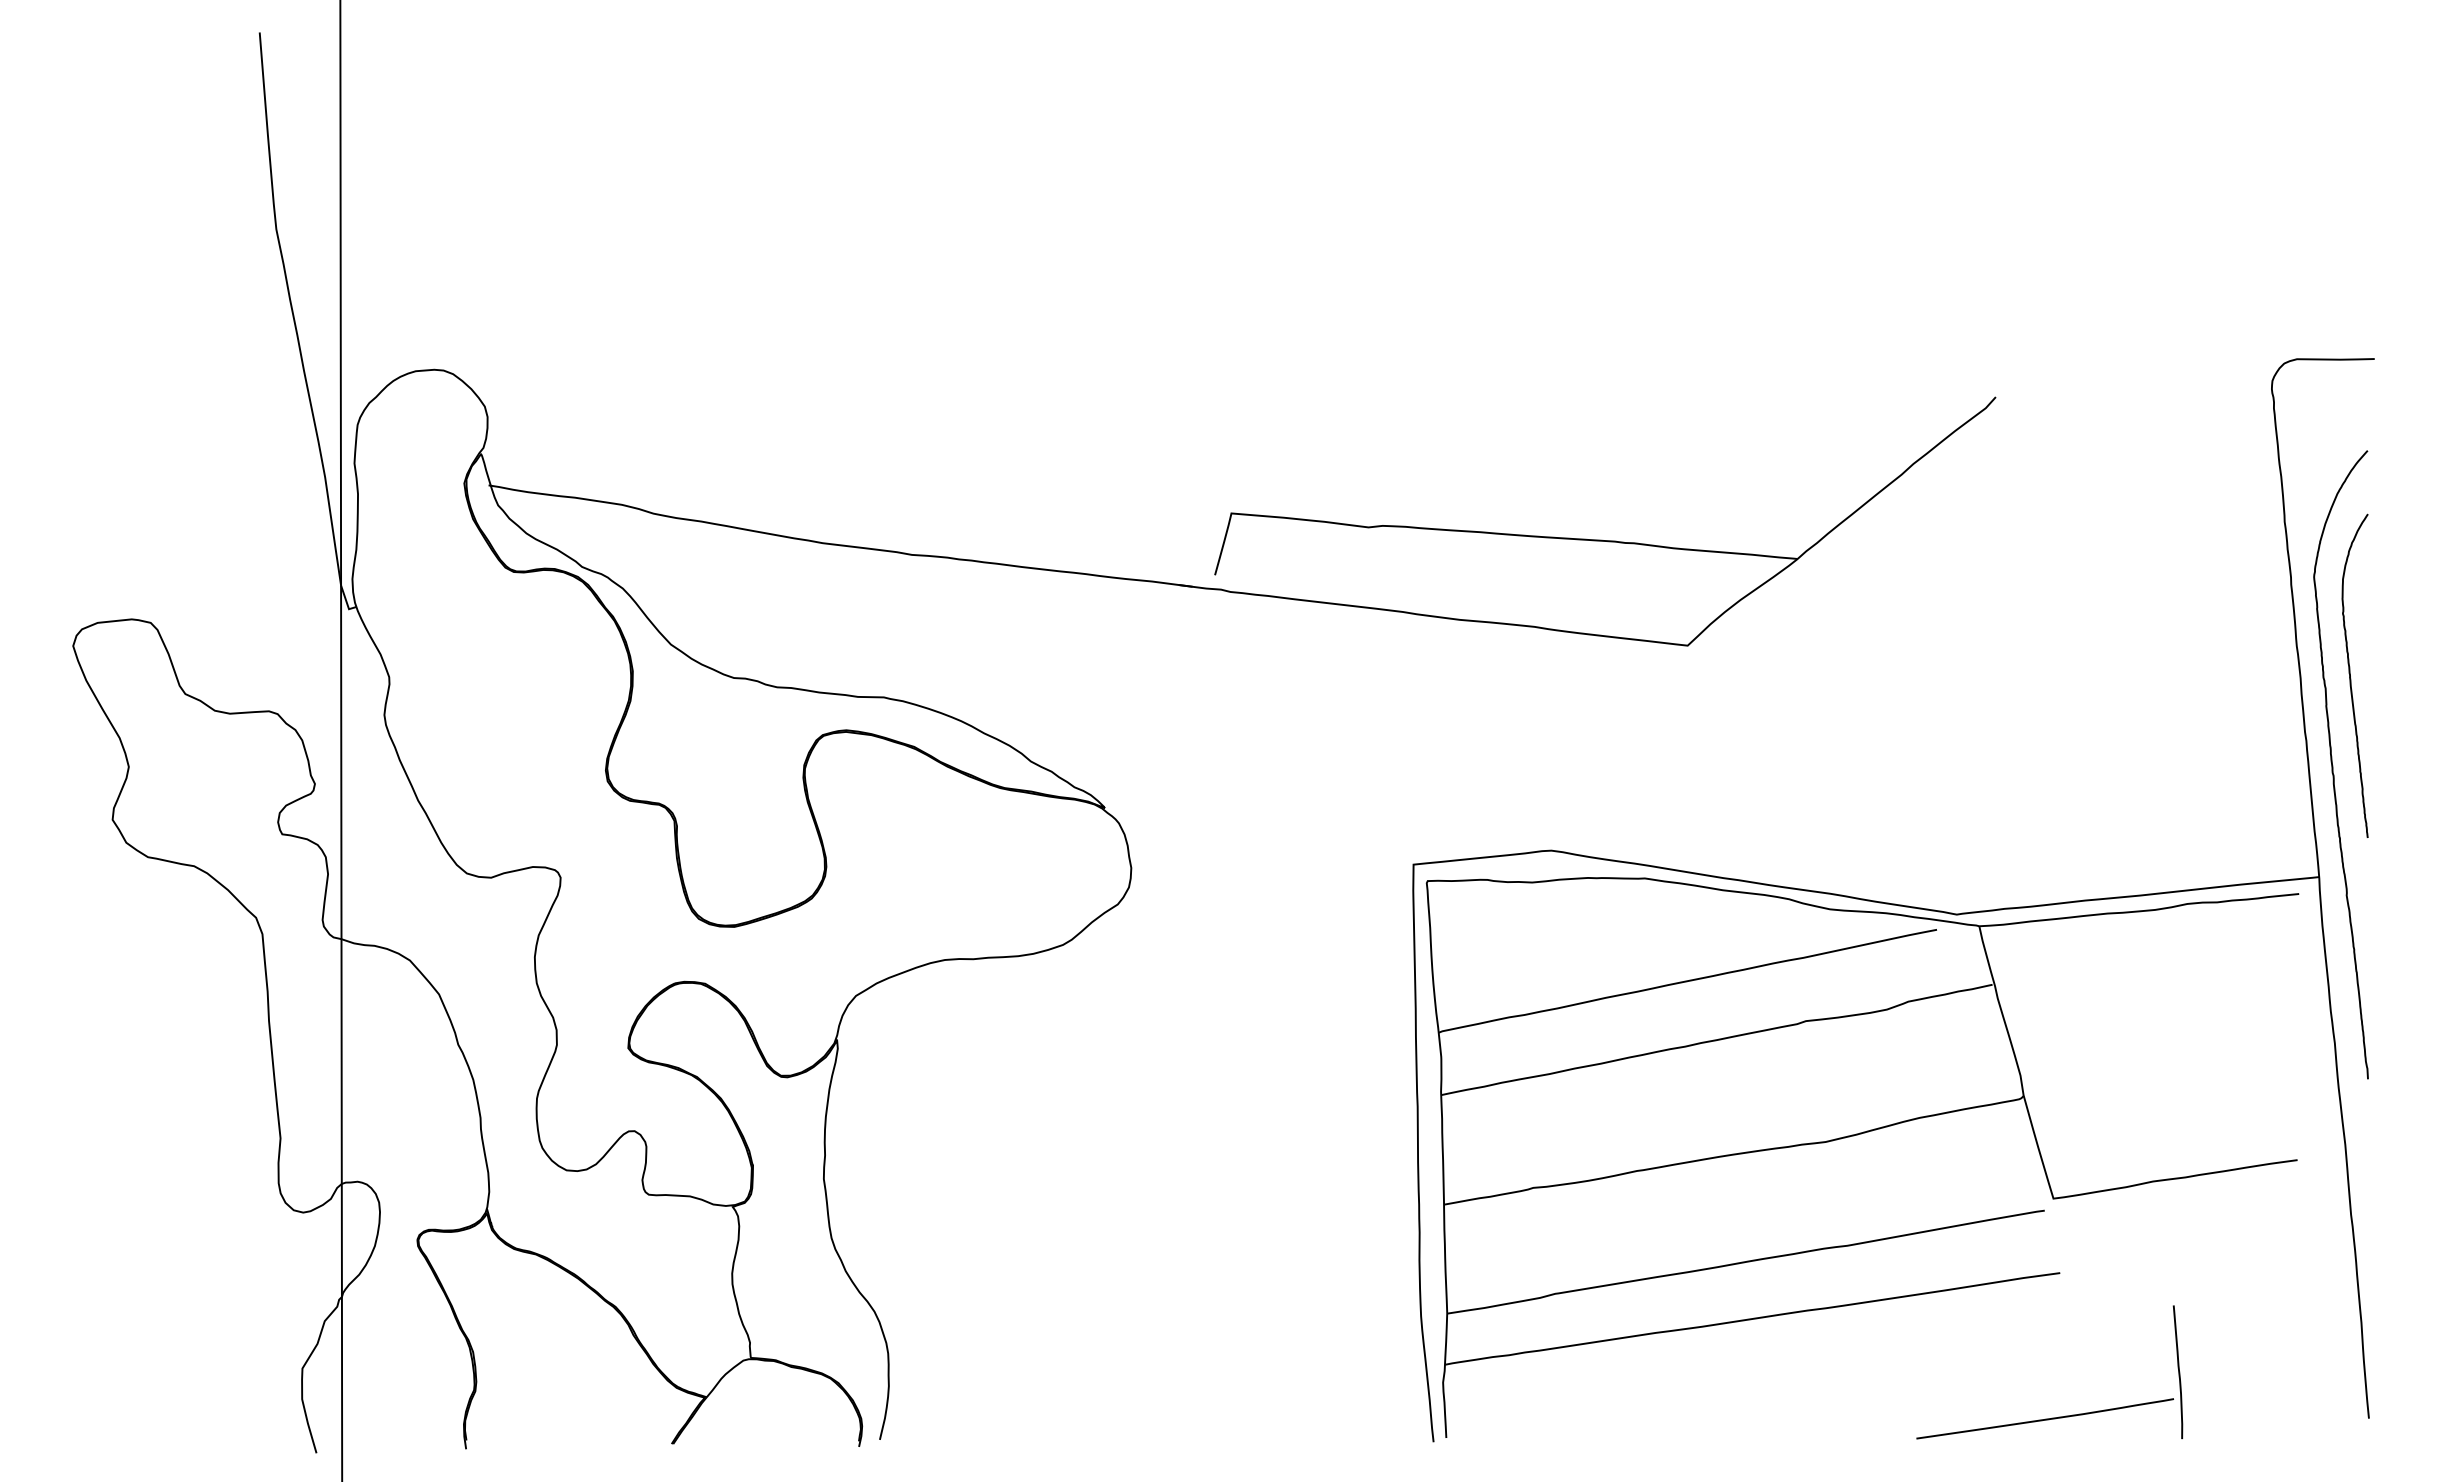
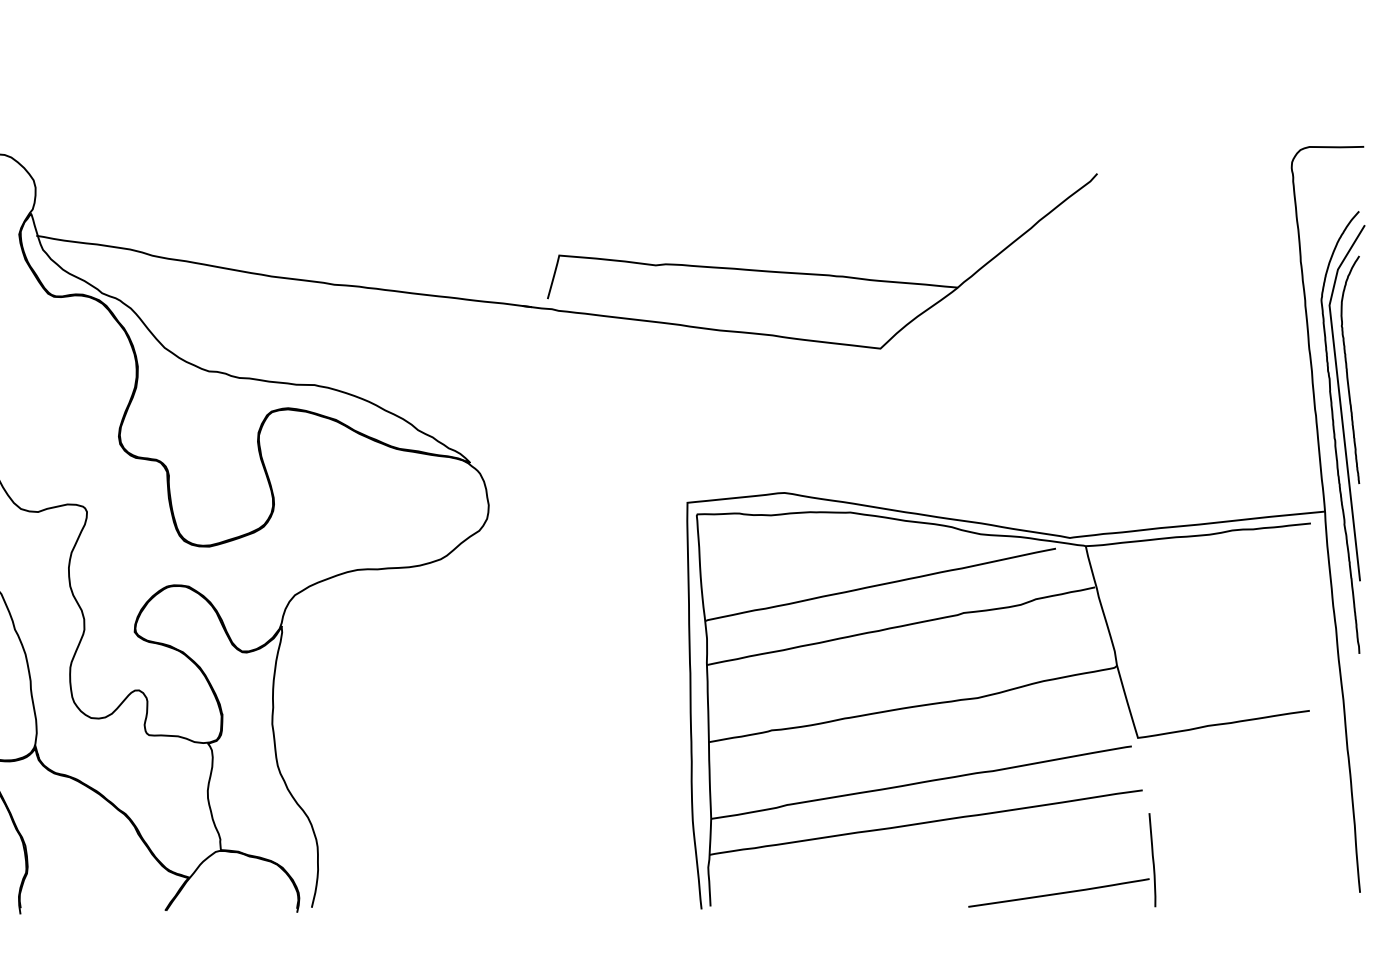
curve: (2342, 725) -> (1341, 404), added
part: (2058, 1416) -> (1068, 891), moved

